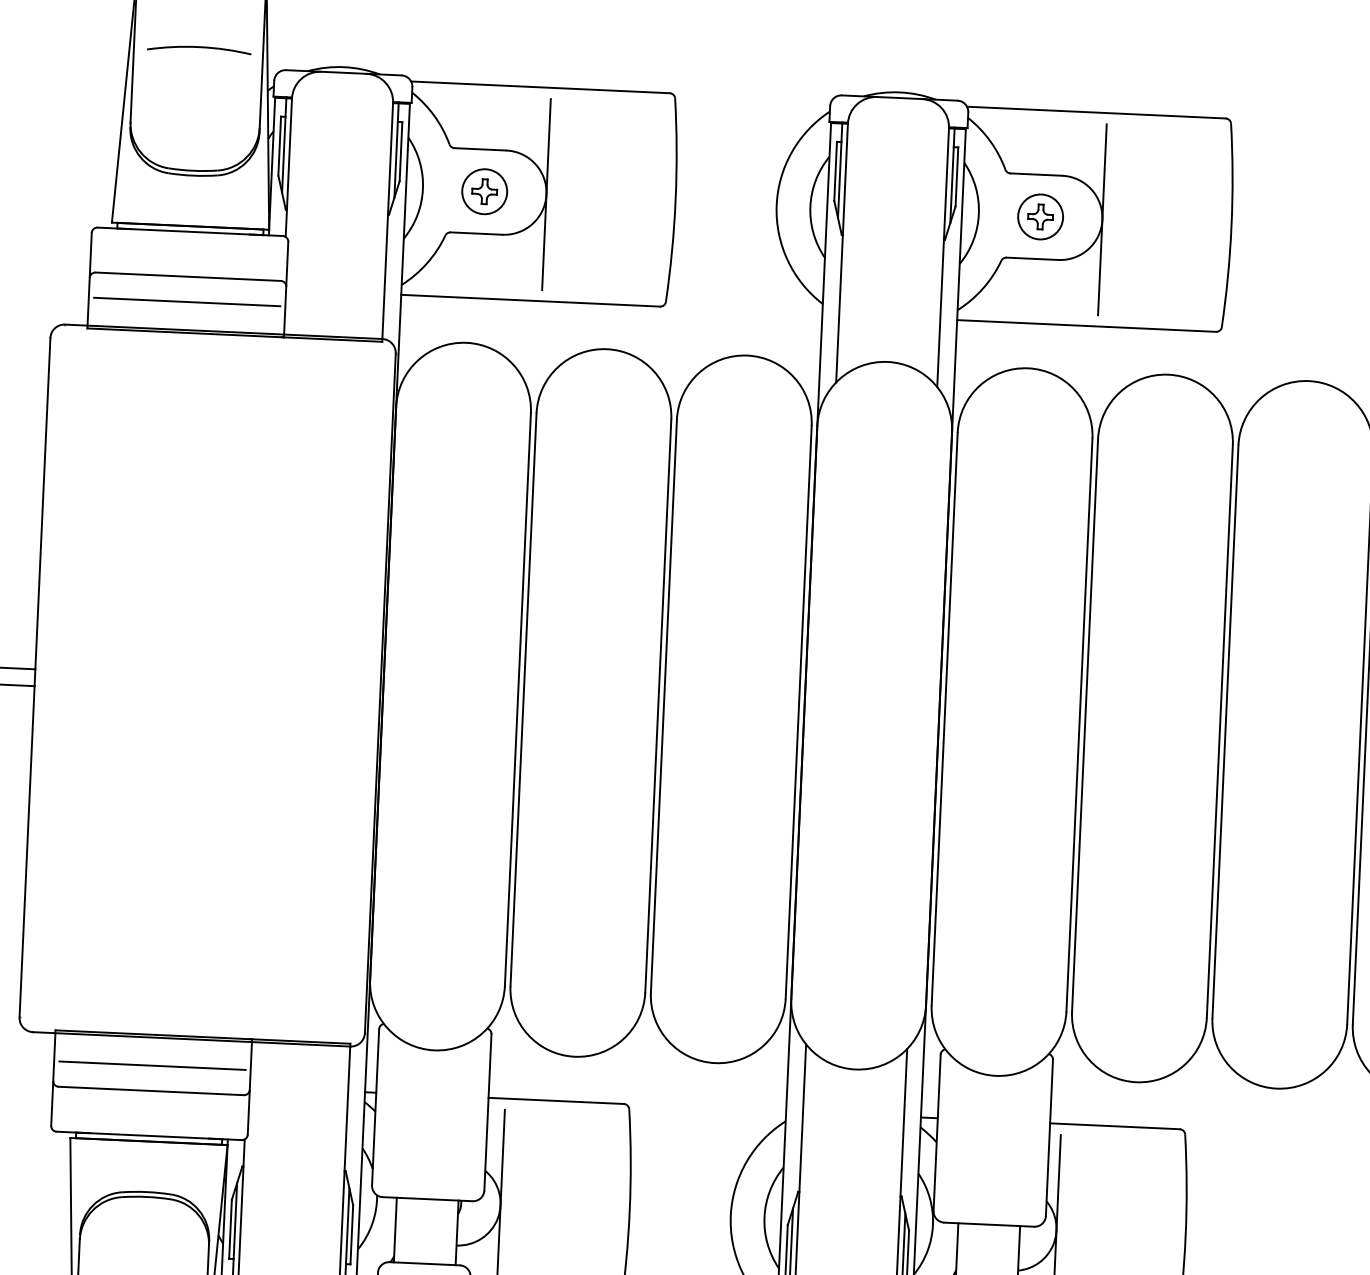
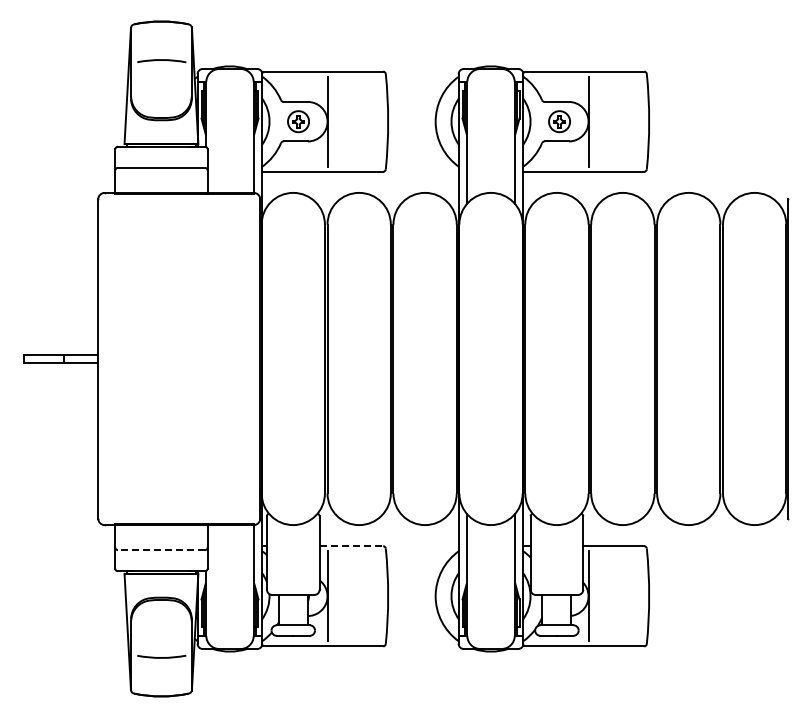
line: (187, 301) -> (161, 179), removed
line: (152, 1066) -> (161, 538), removed
line: (151, 1091) -> (161, 550), solid -> dashed
line: (556, 1101) -> (351, 546), solid -> dashed

